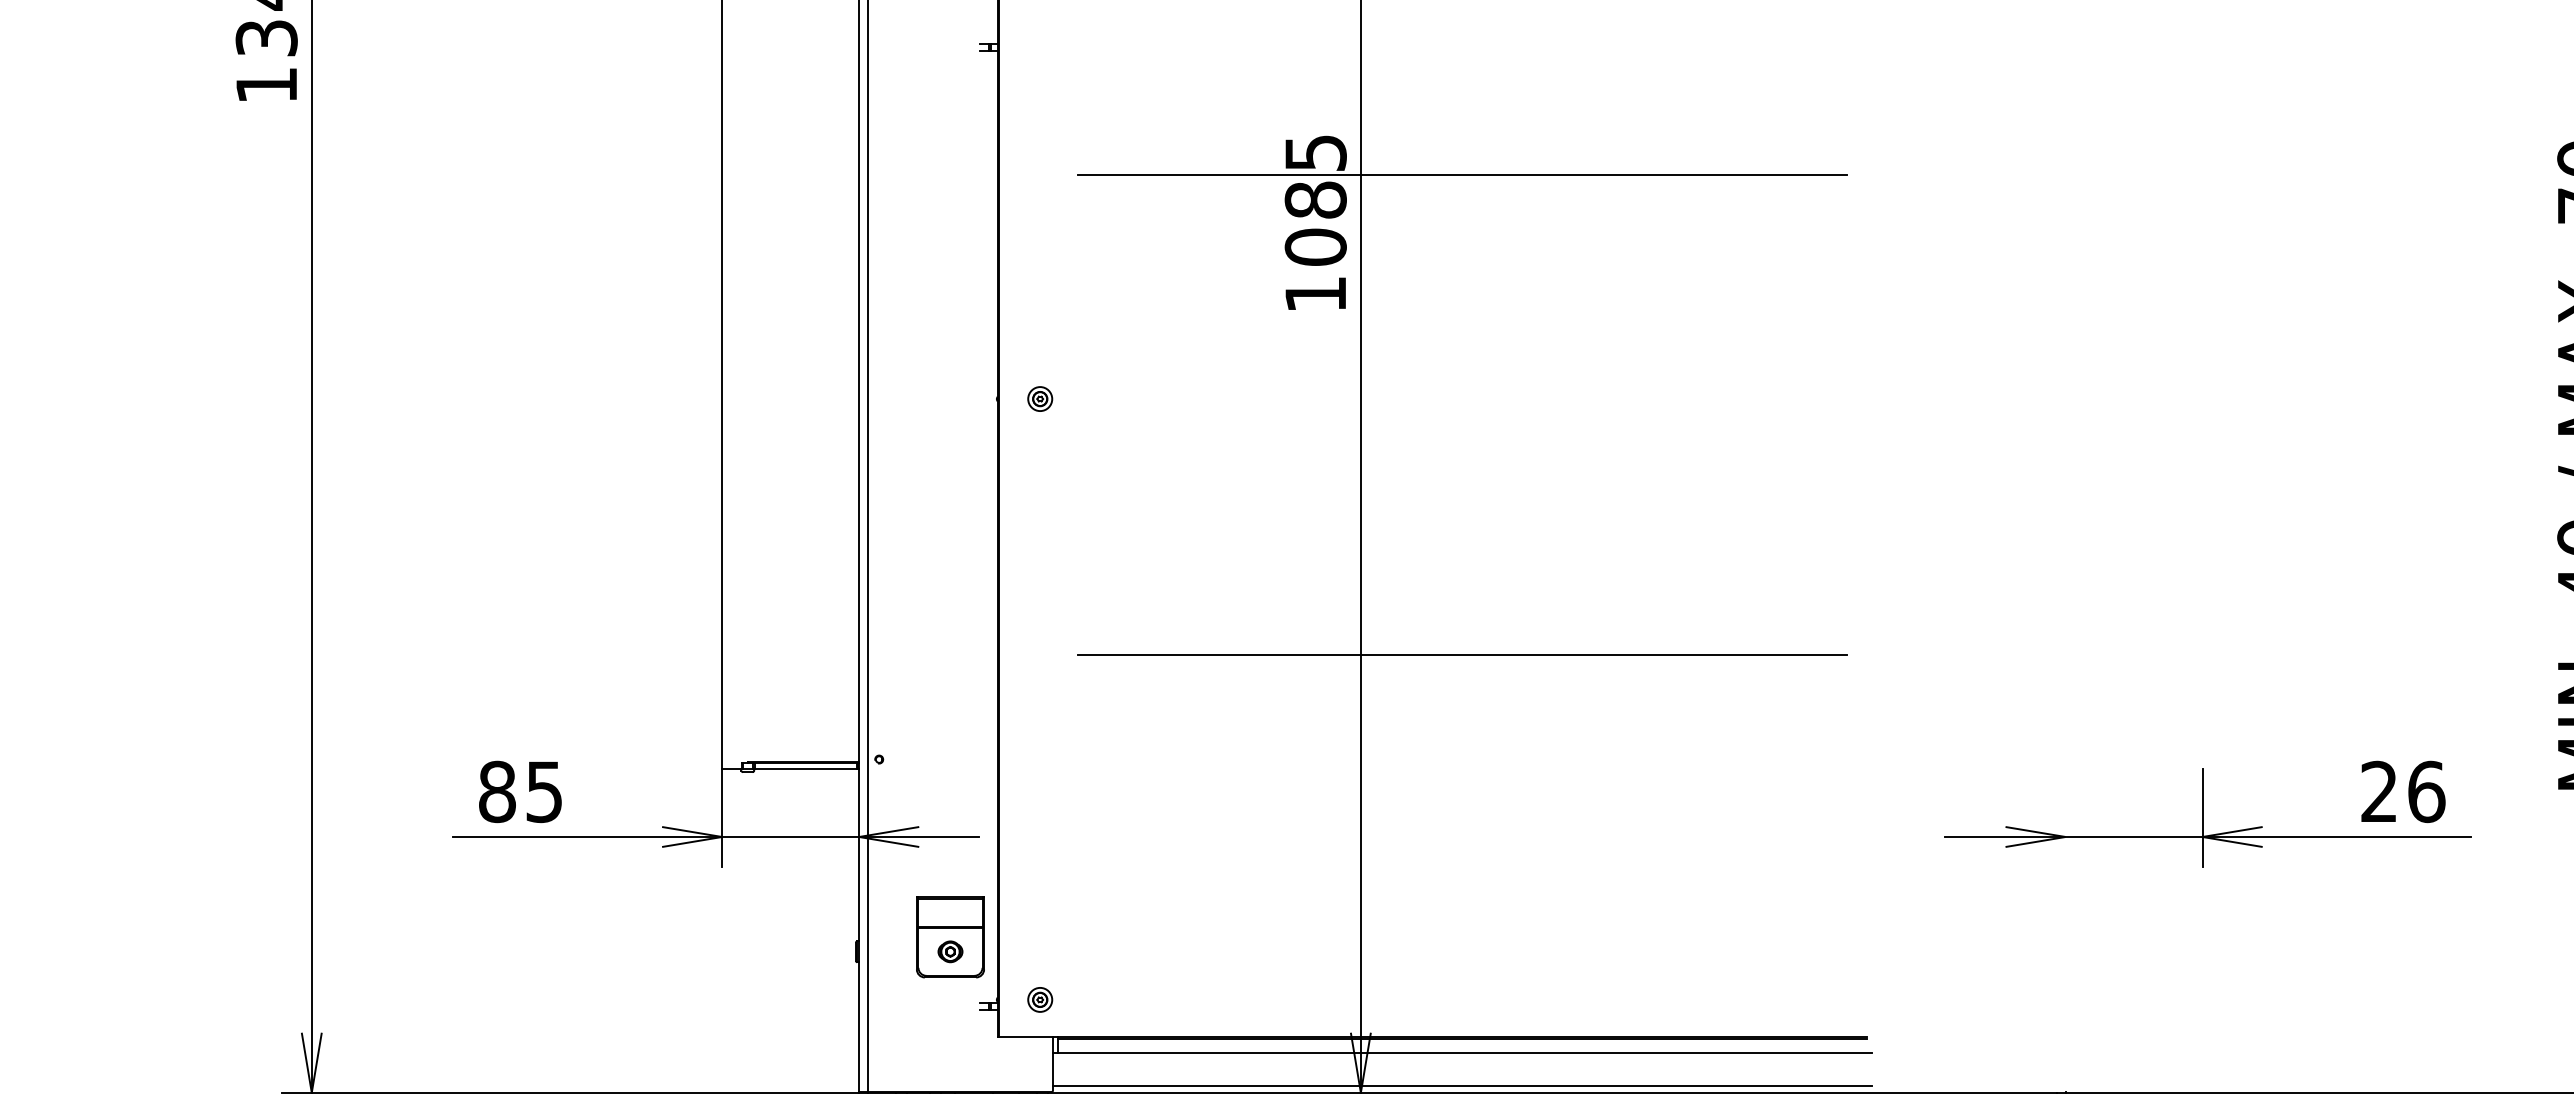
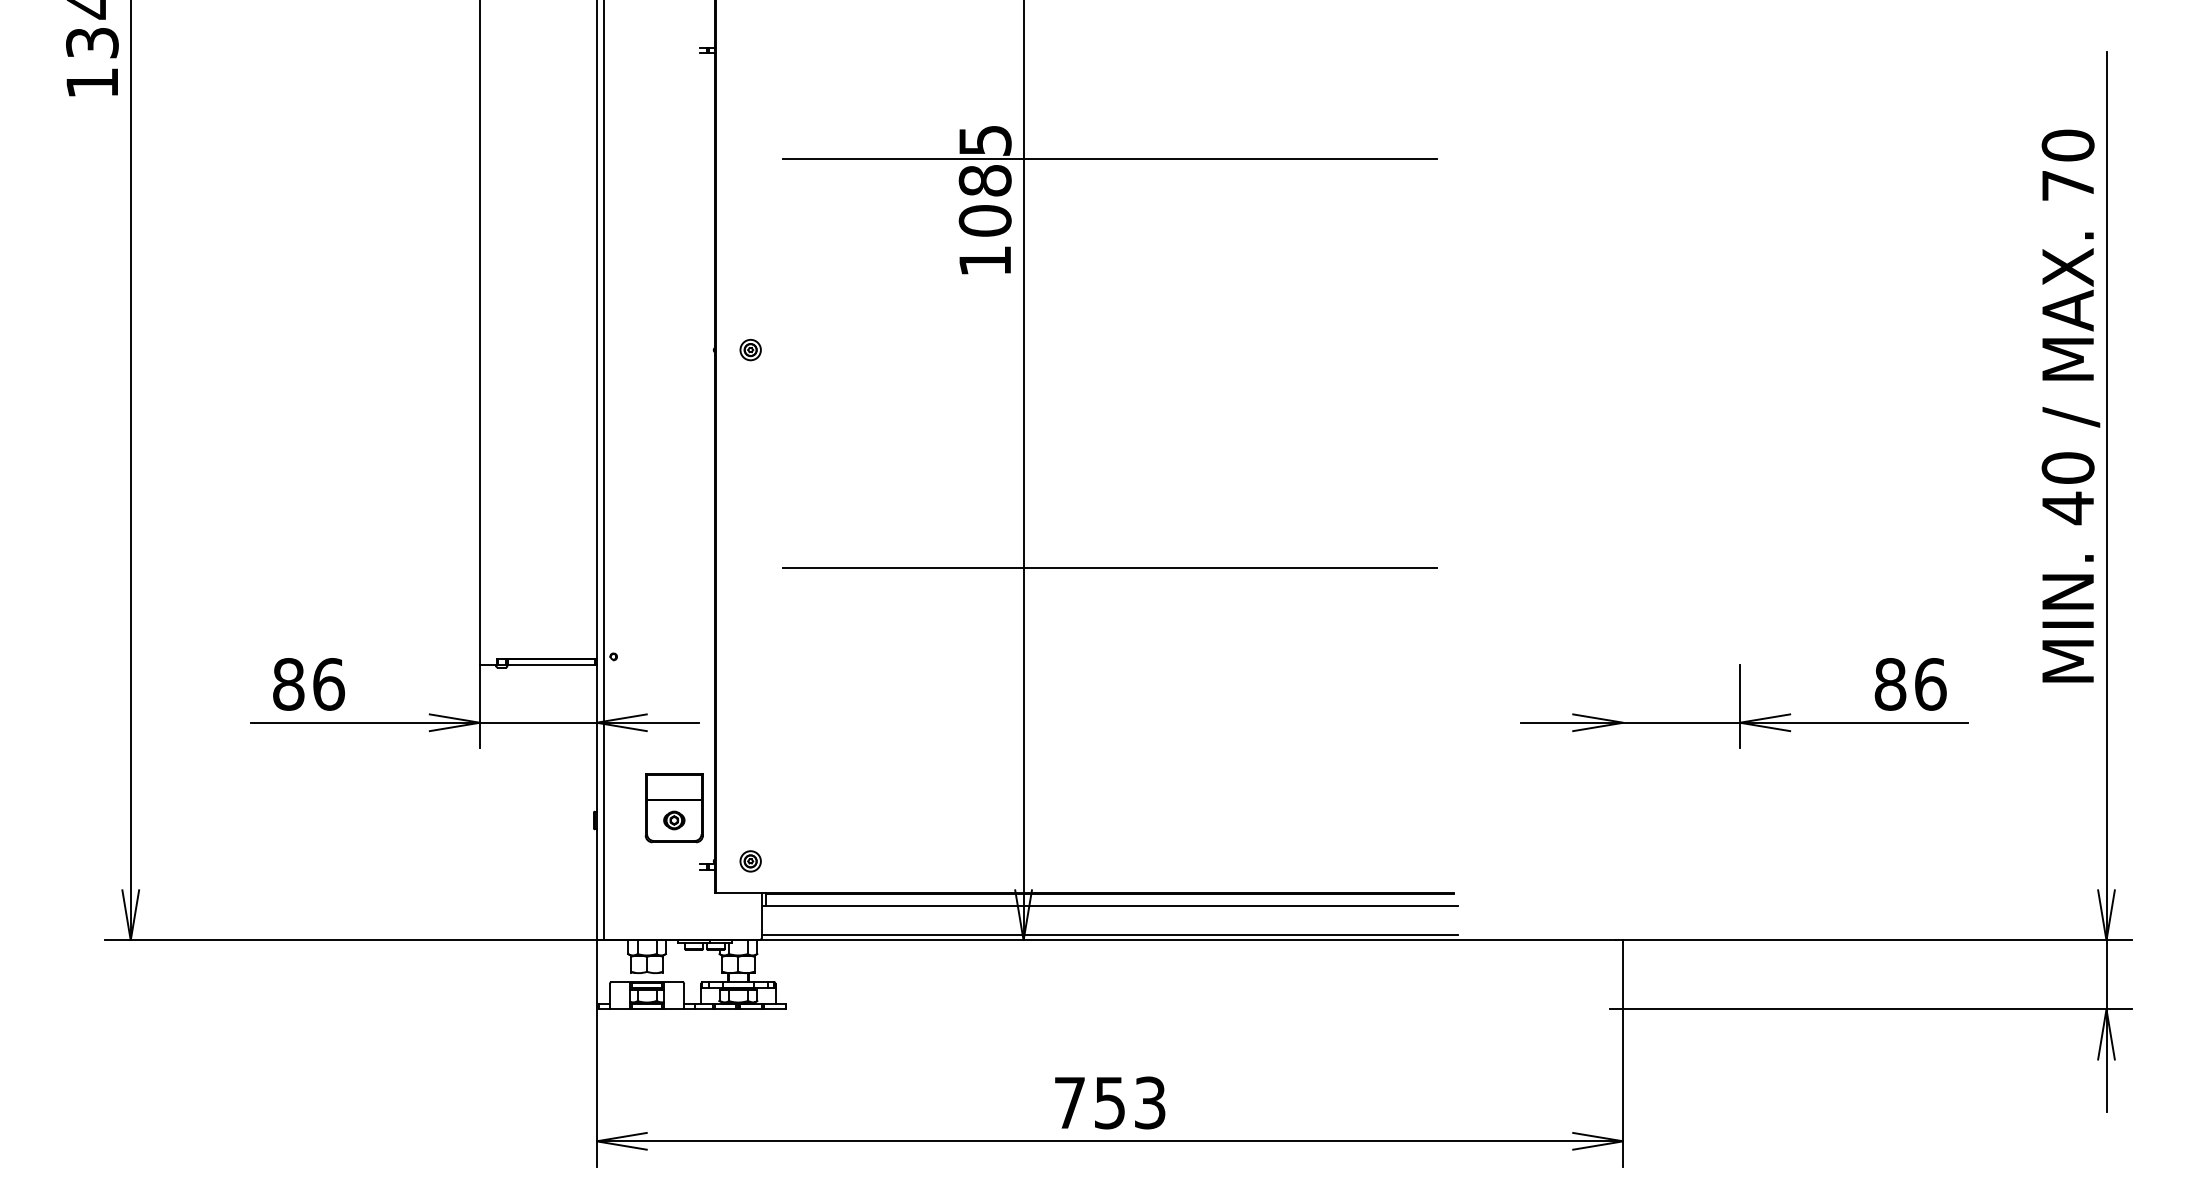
text: (544, 792) -> (328, 684), 85 -> 86
text: (2379, 792) -> (1890, 684), 26 -> 86

